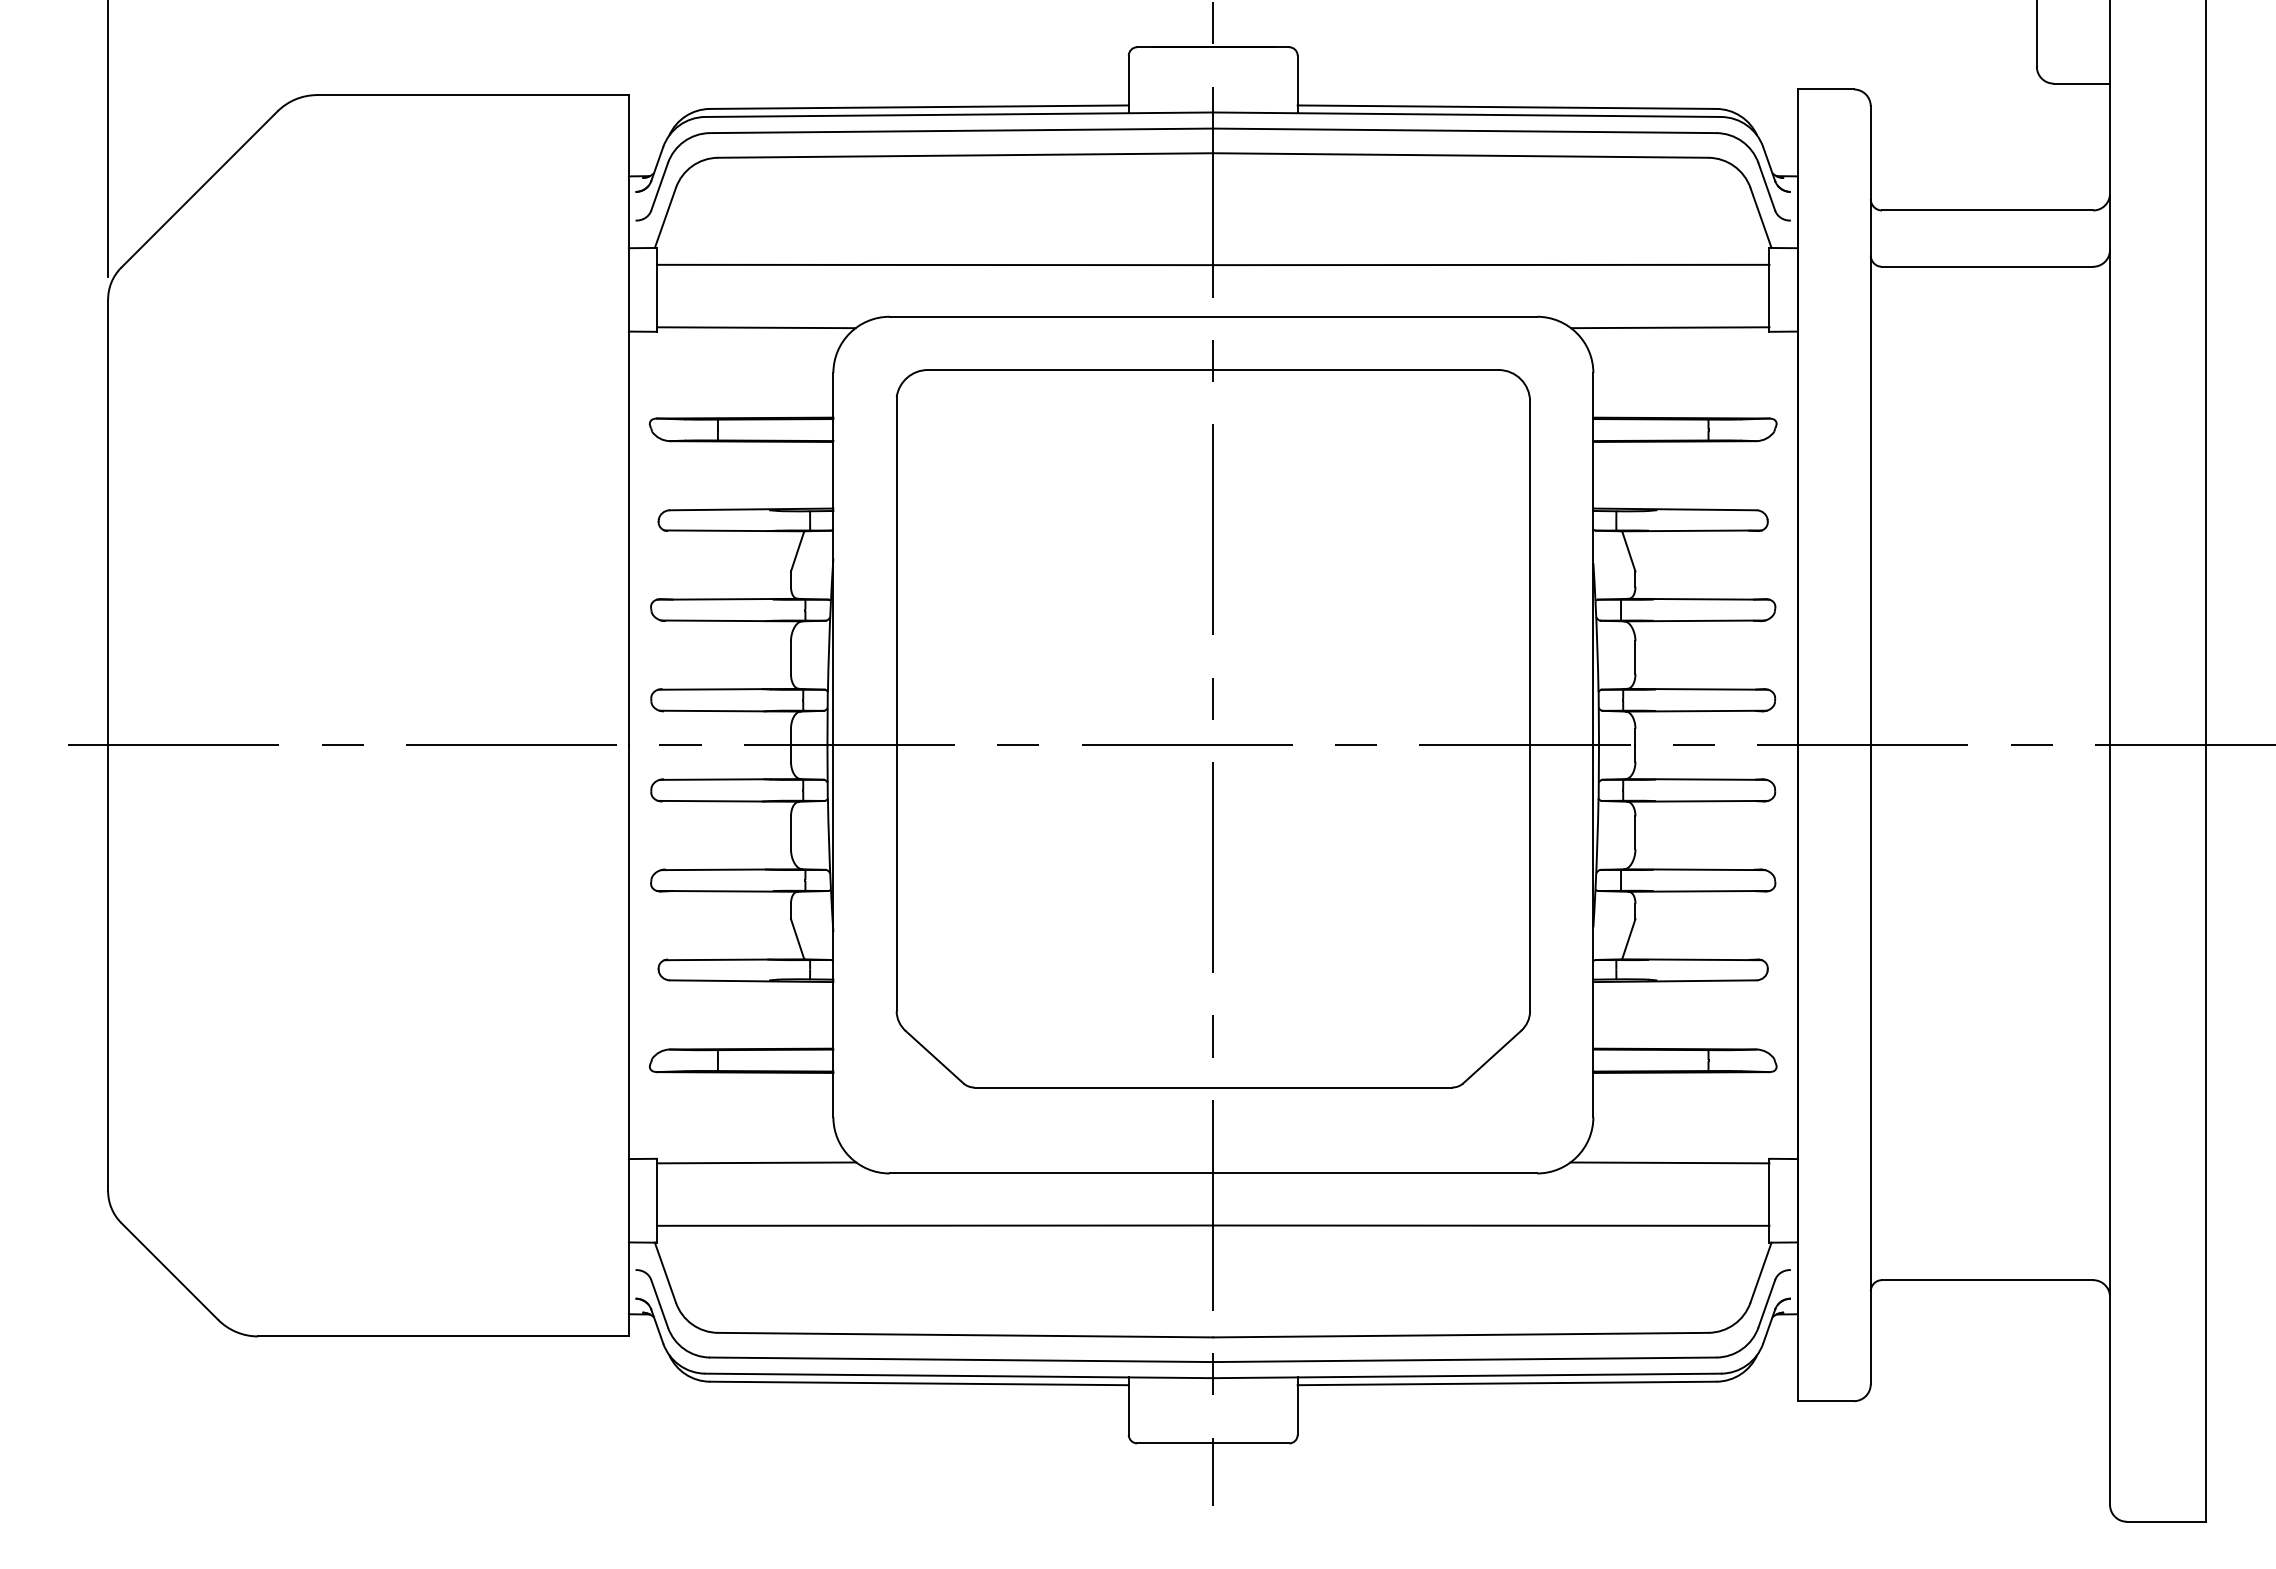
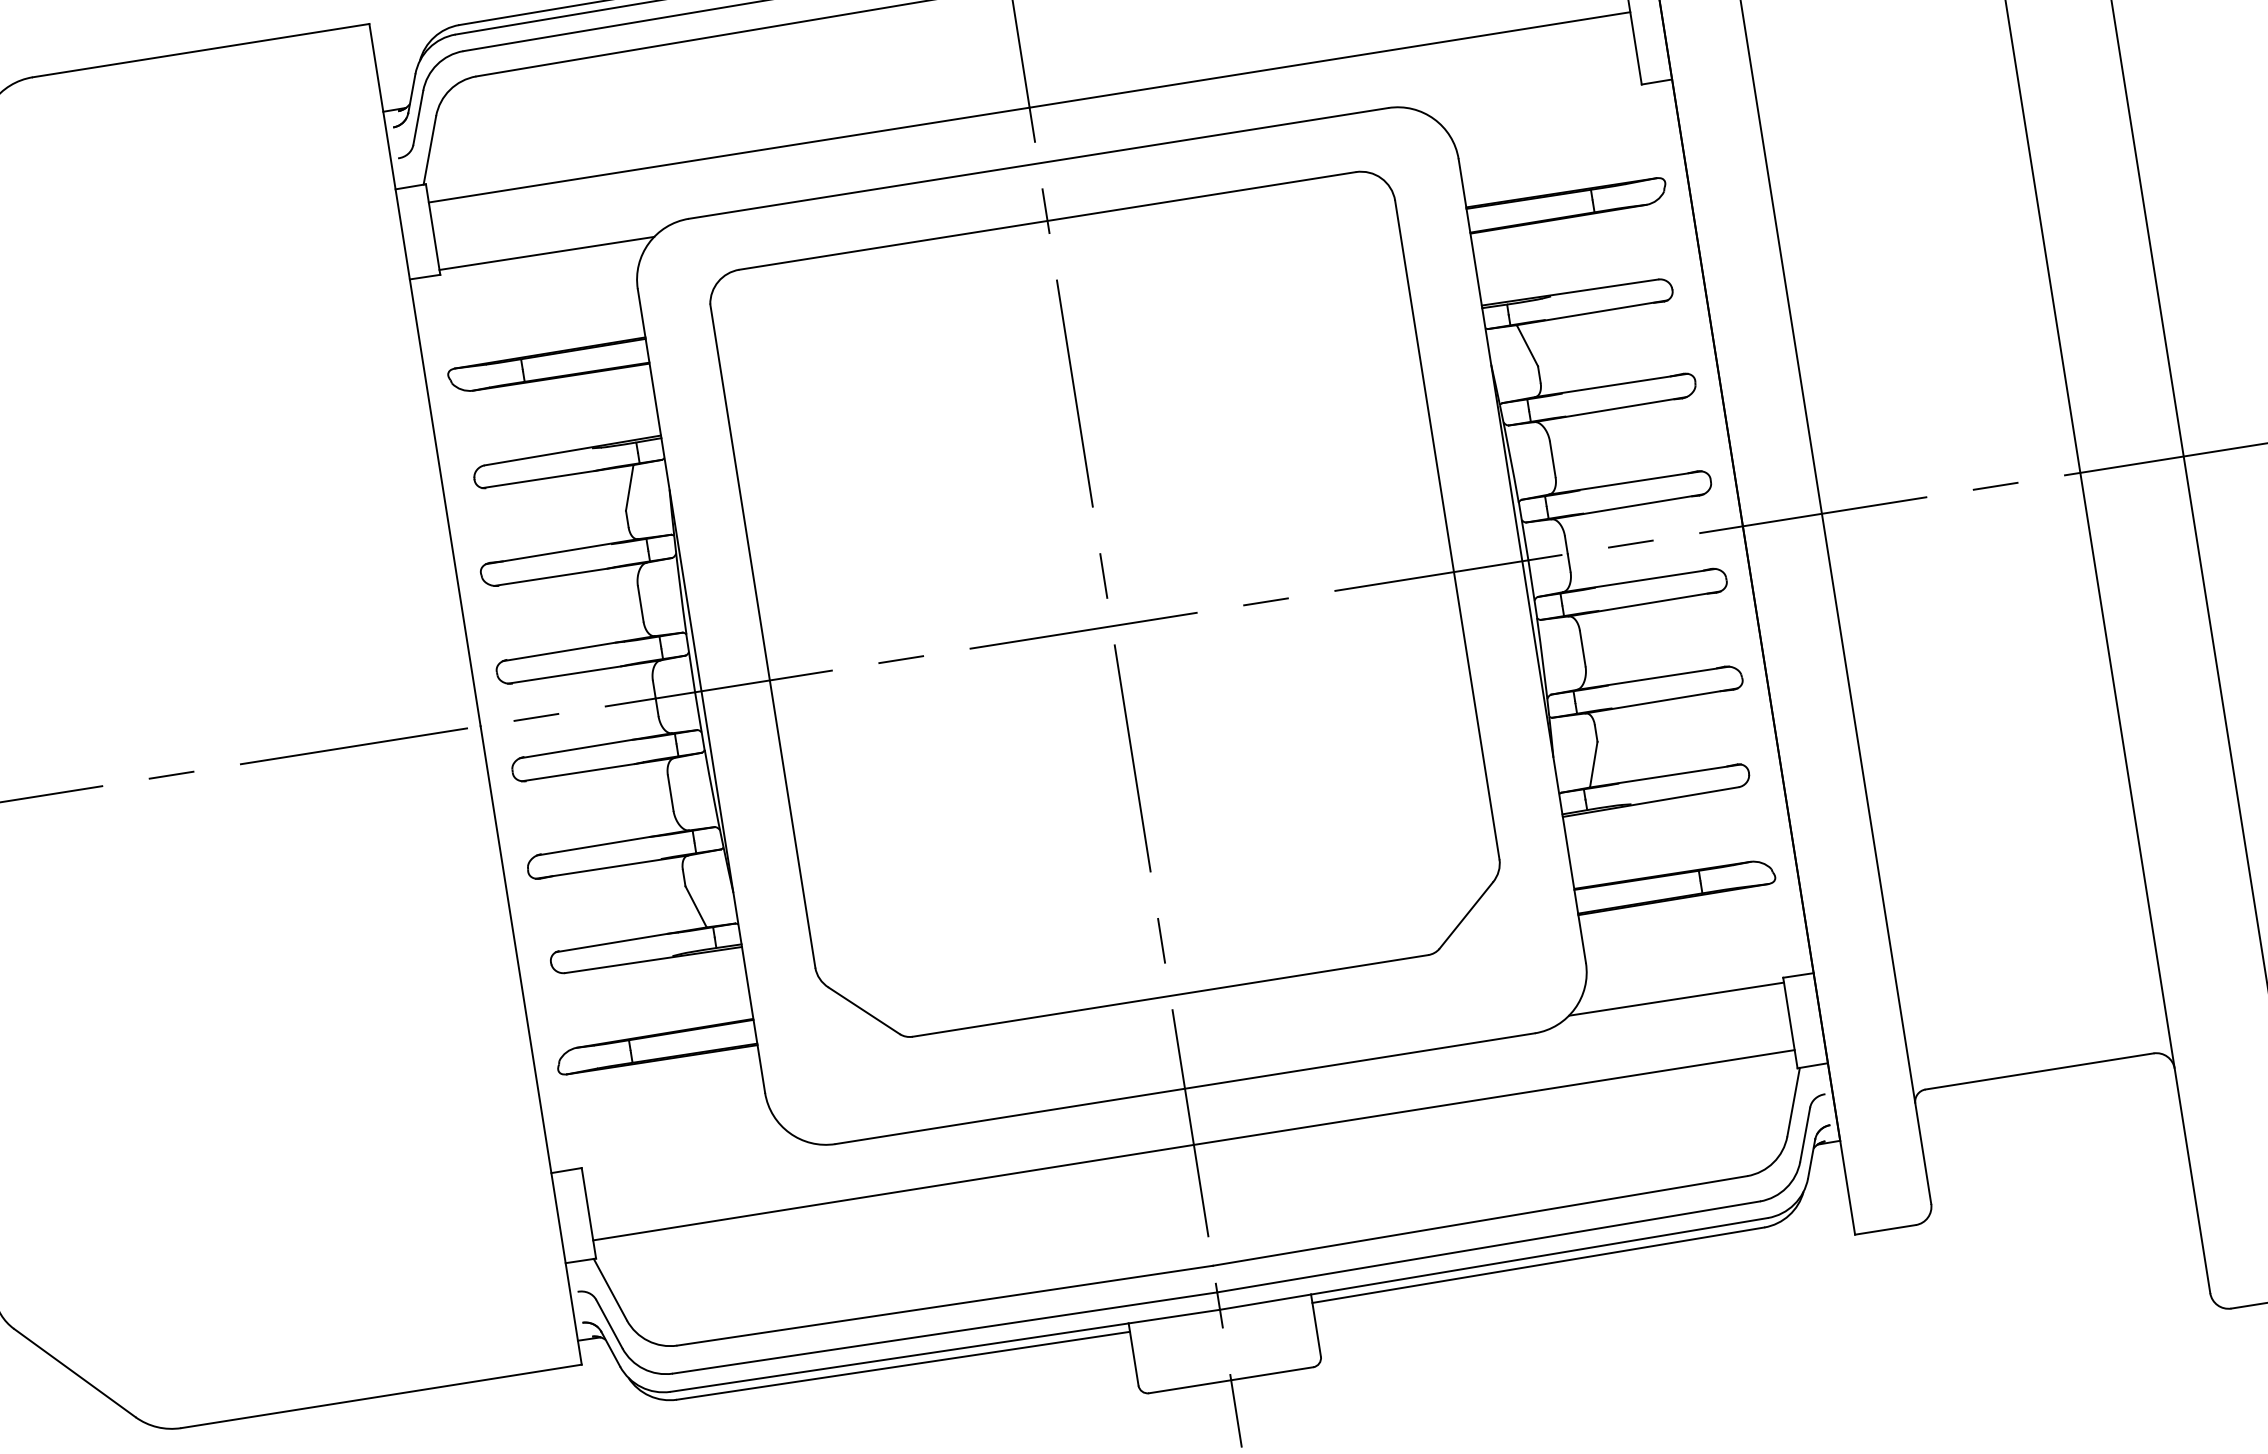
line: (1670, 327) -> (1534, 96), removed
line: (756, 1162) -> (689, 1154), removed

